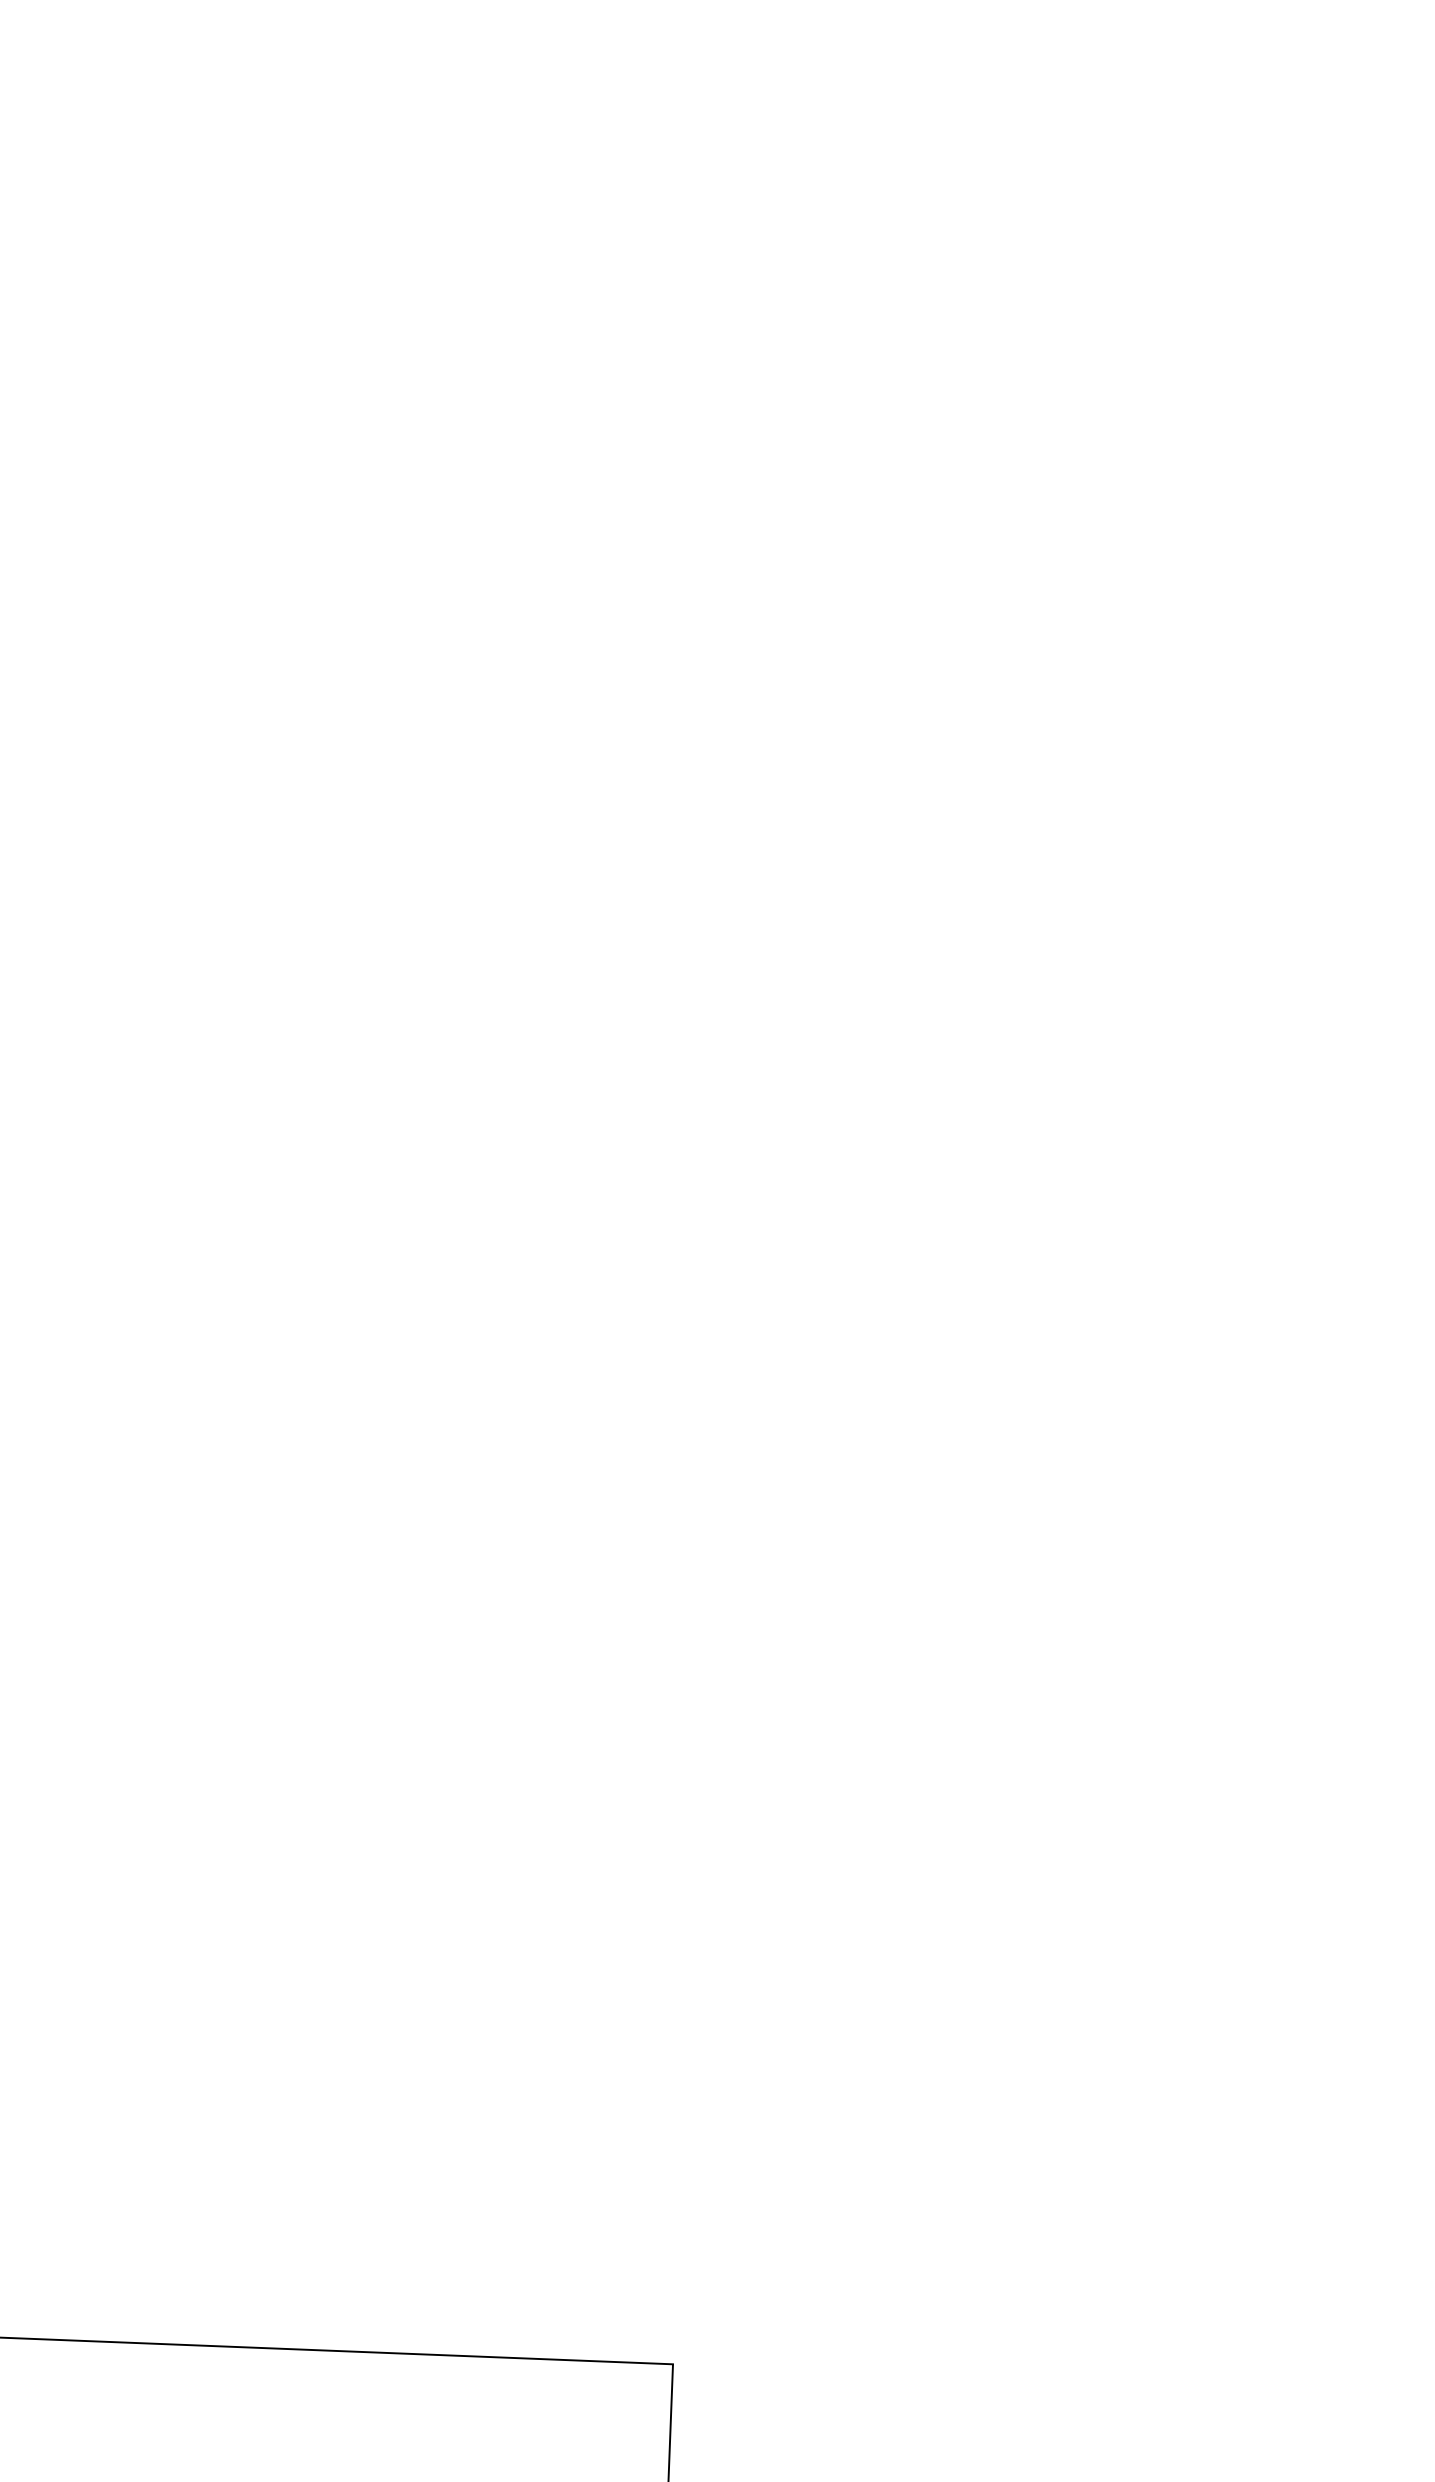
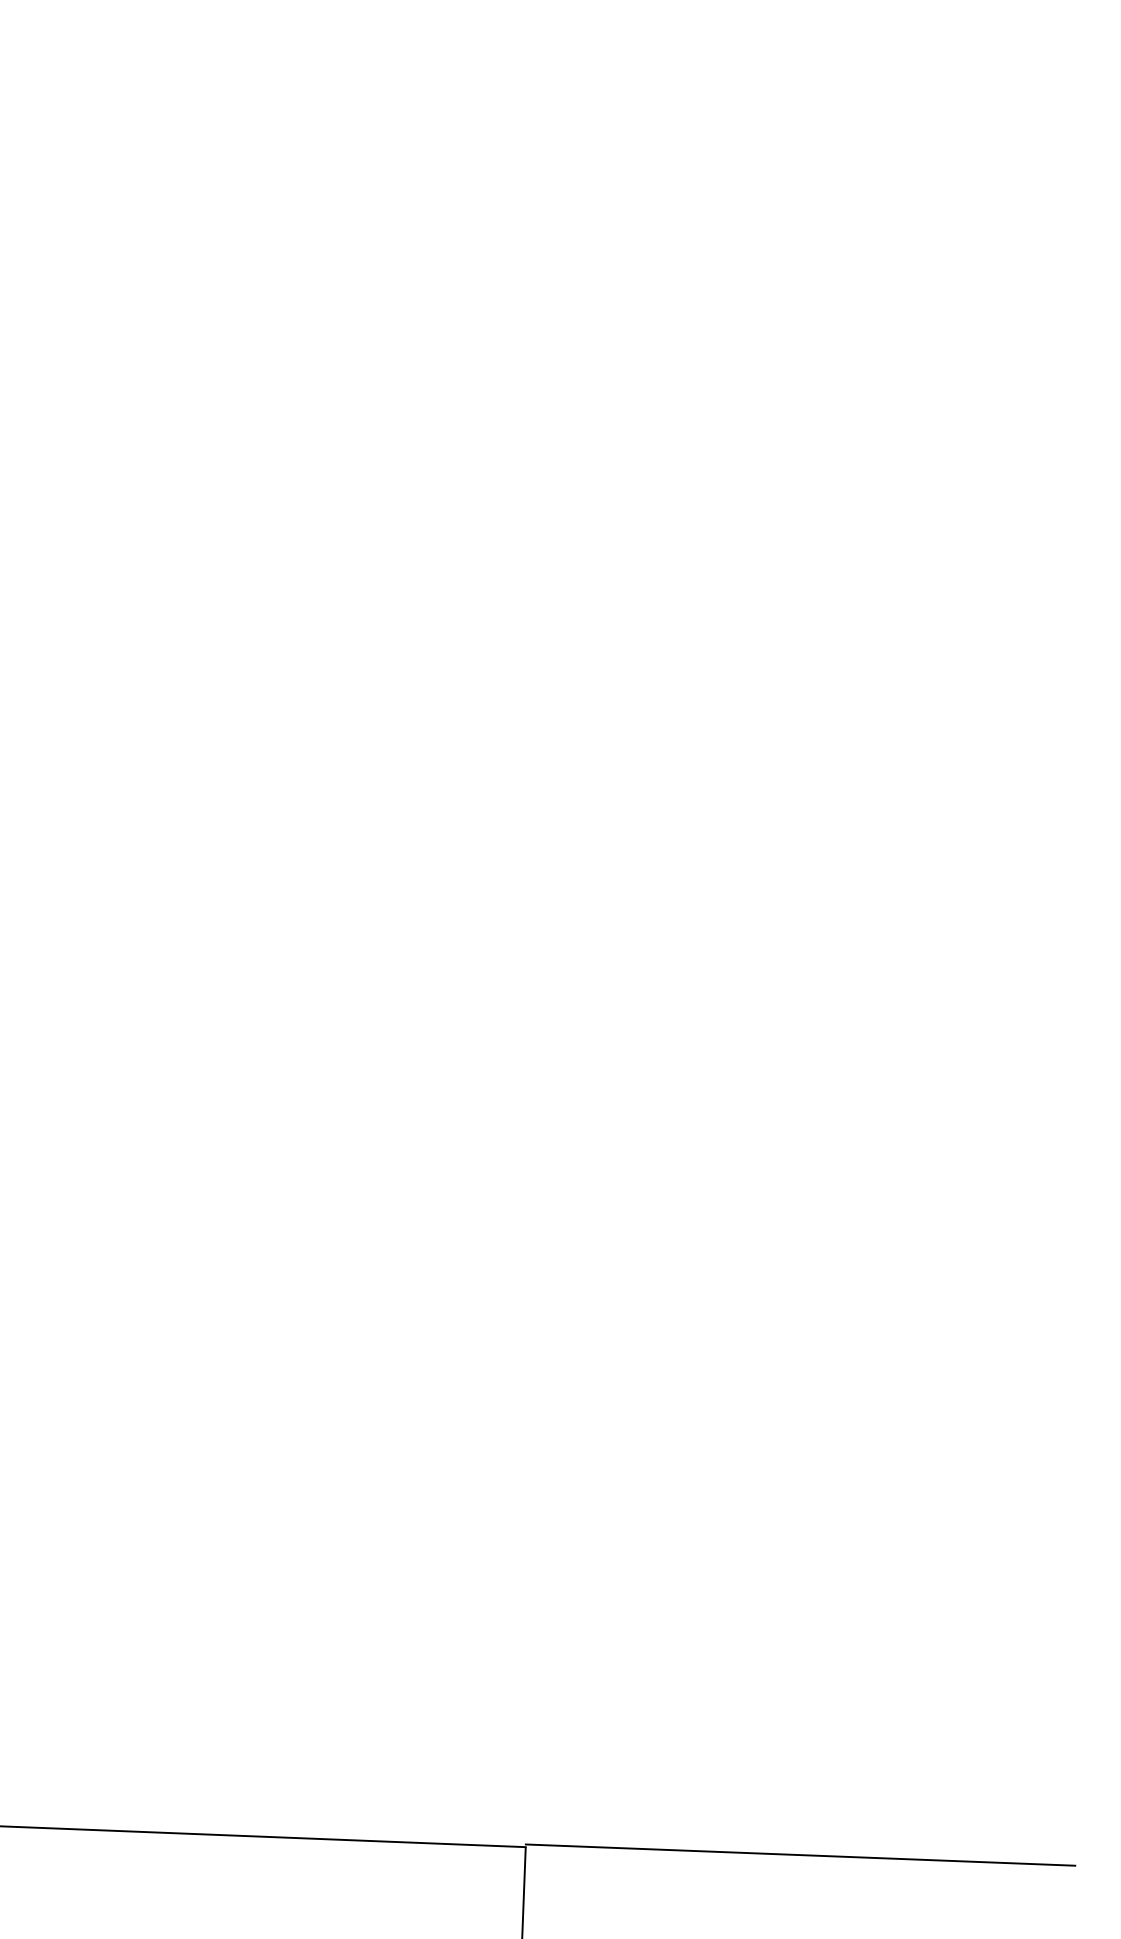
line: (1024, 2373) -> (800, 1854), added

